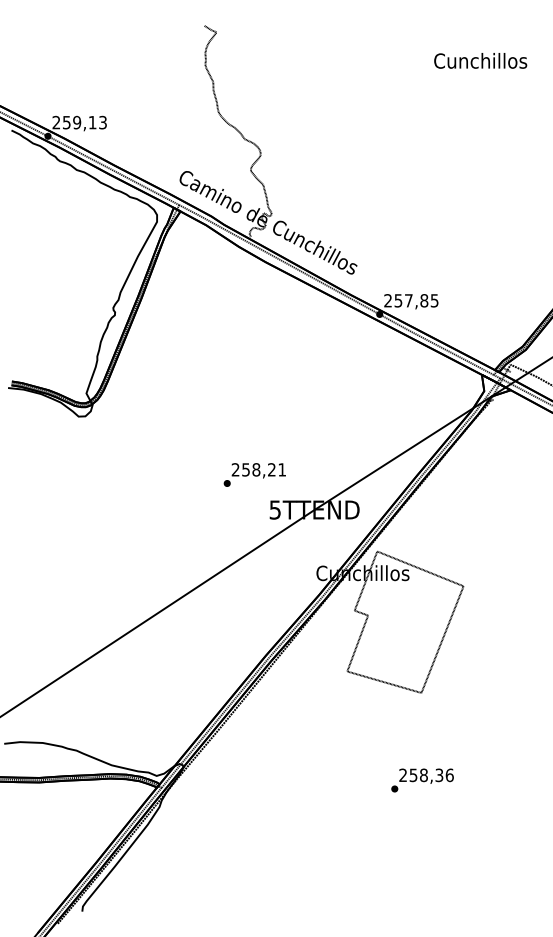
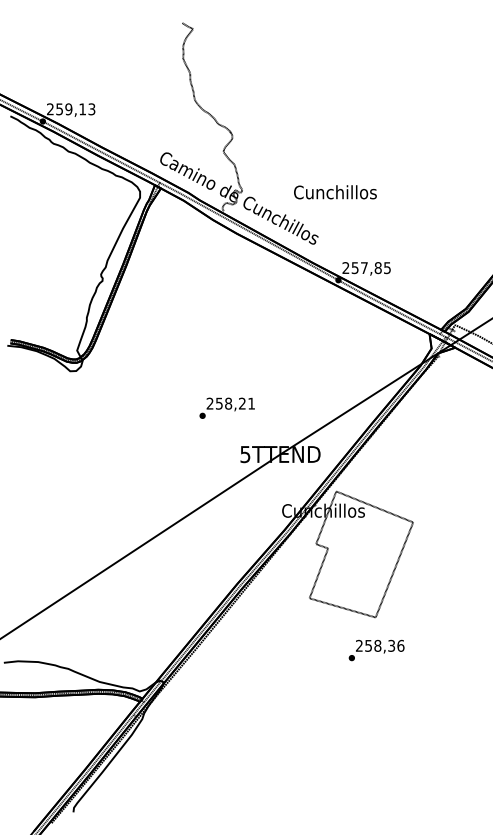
text: (480, 61) -> (335, 192), moved
text: (254, 474) -> (226, 407), moved
text: (422, 780) -> (376, 650), moved

